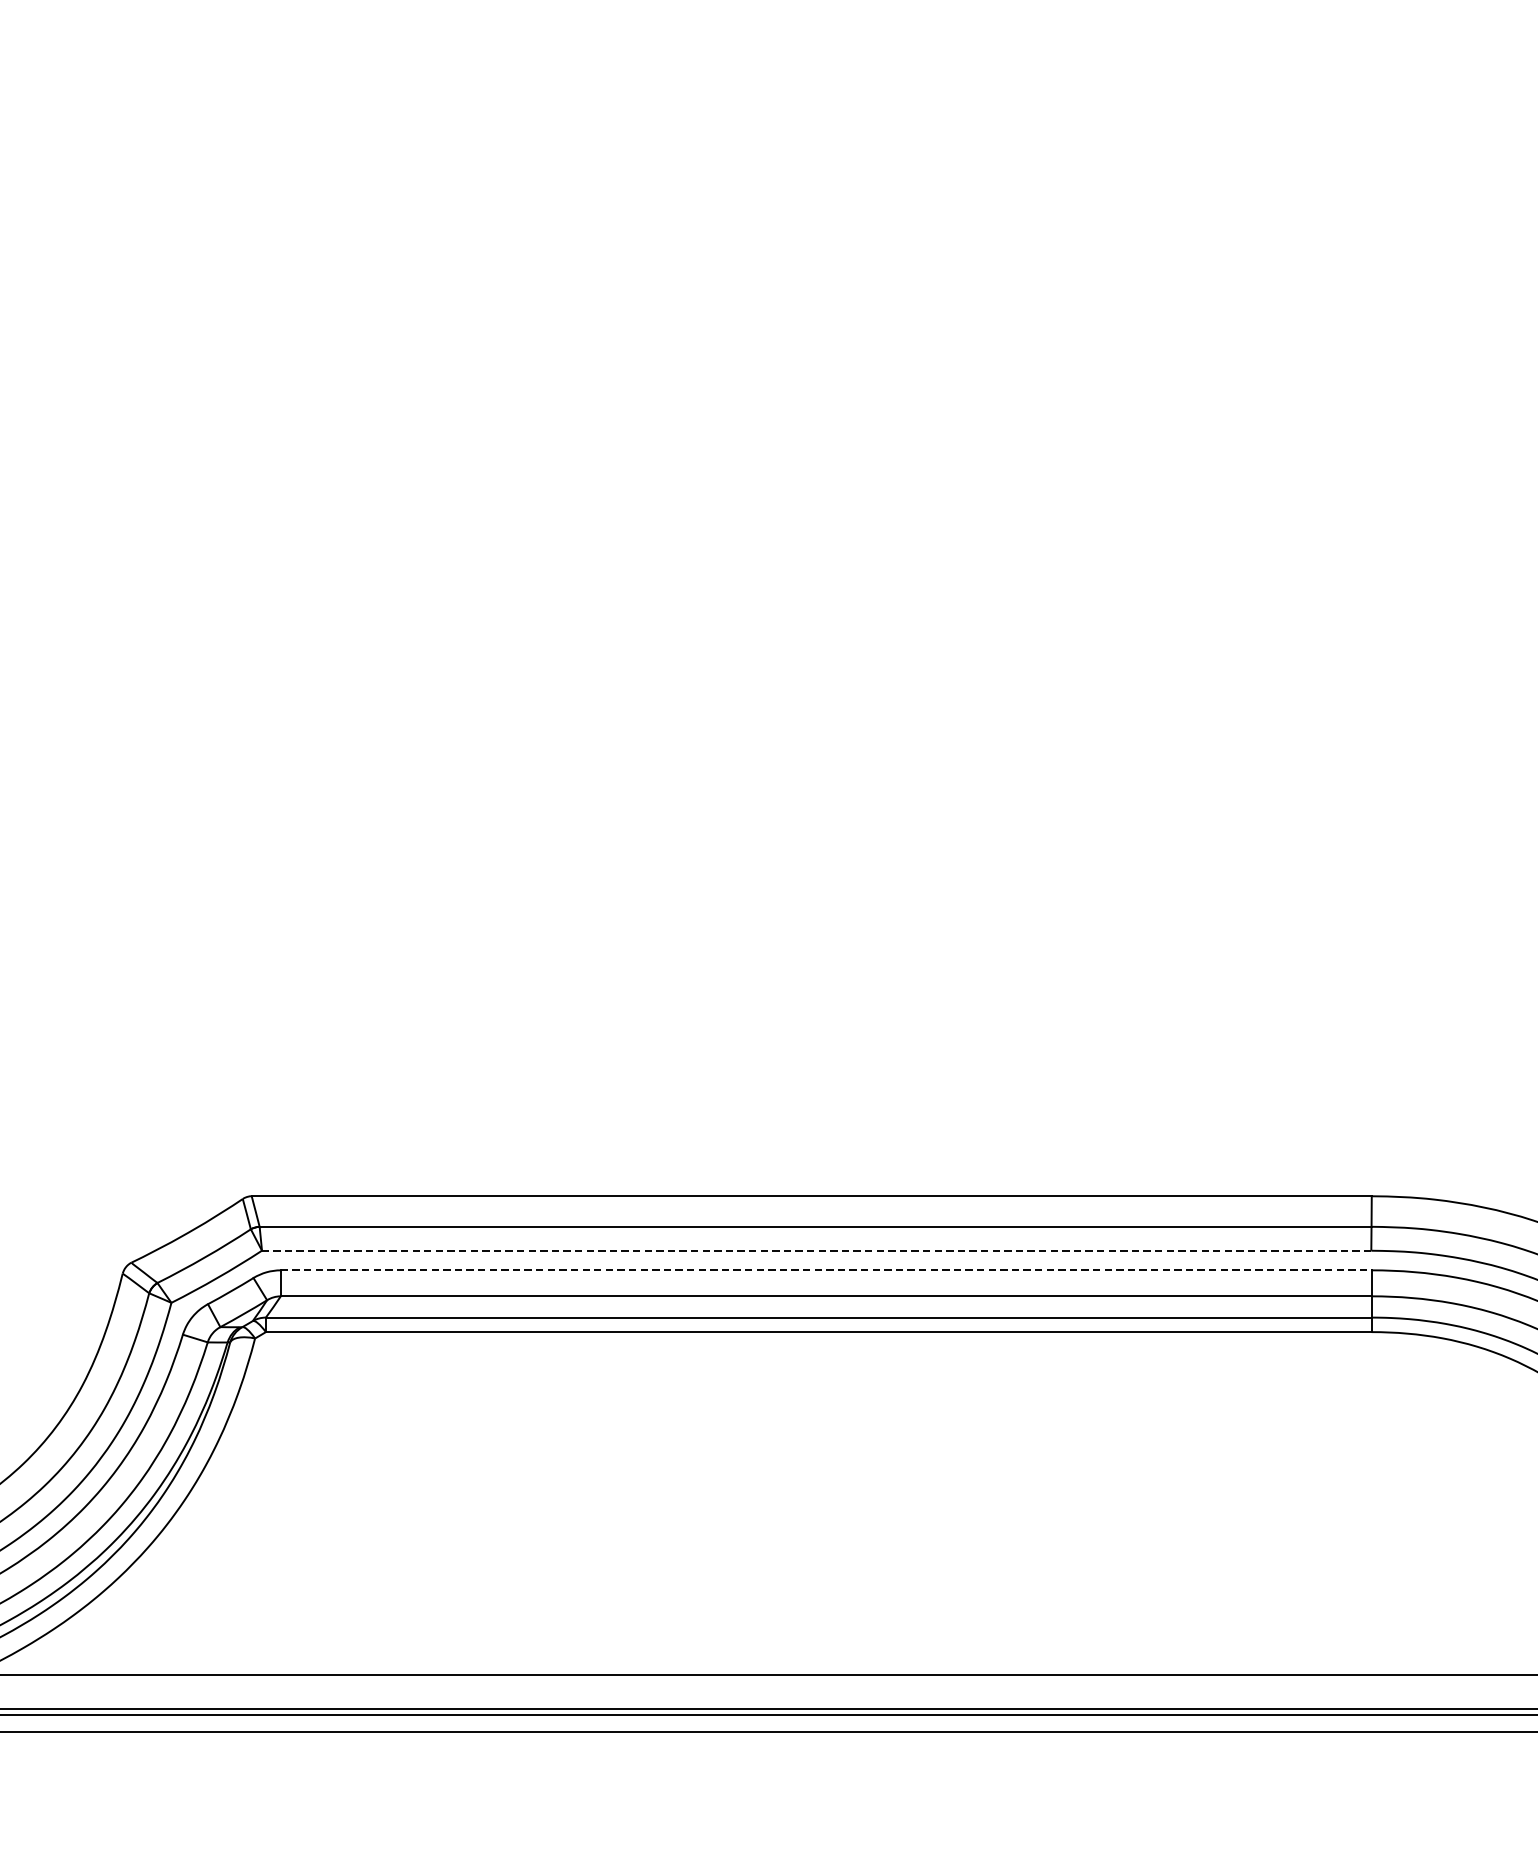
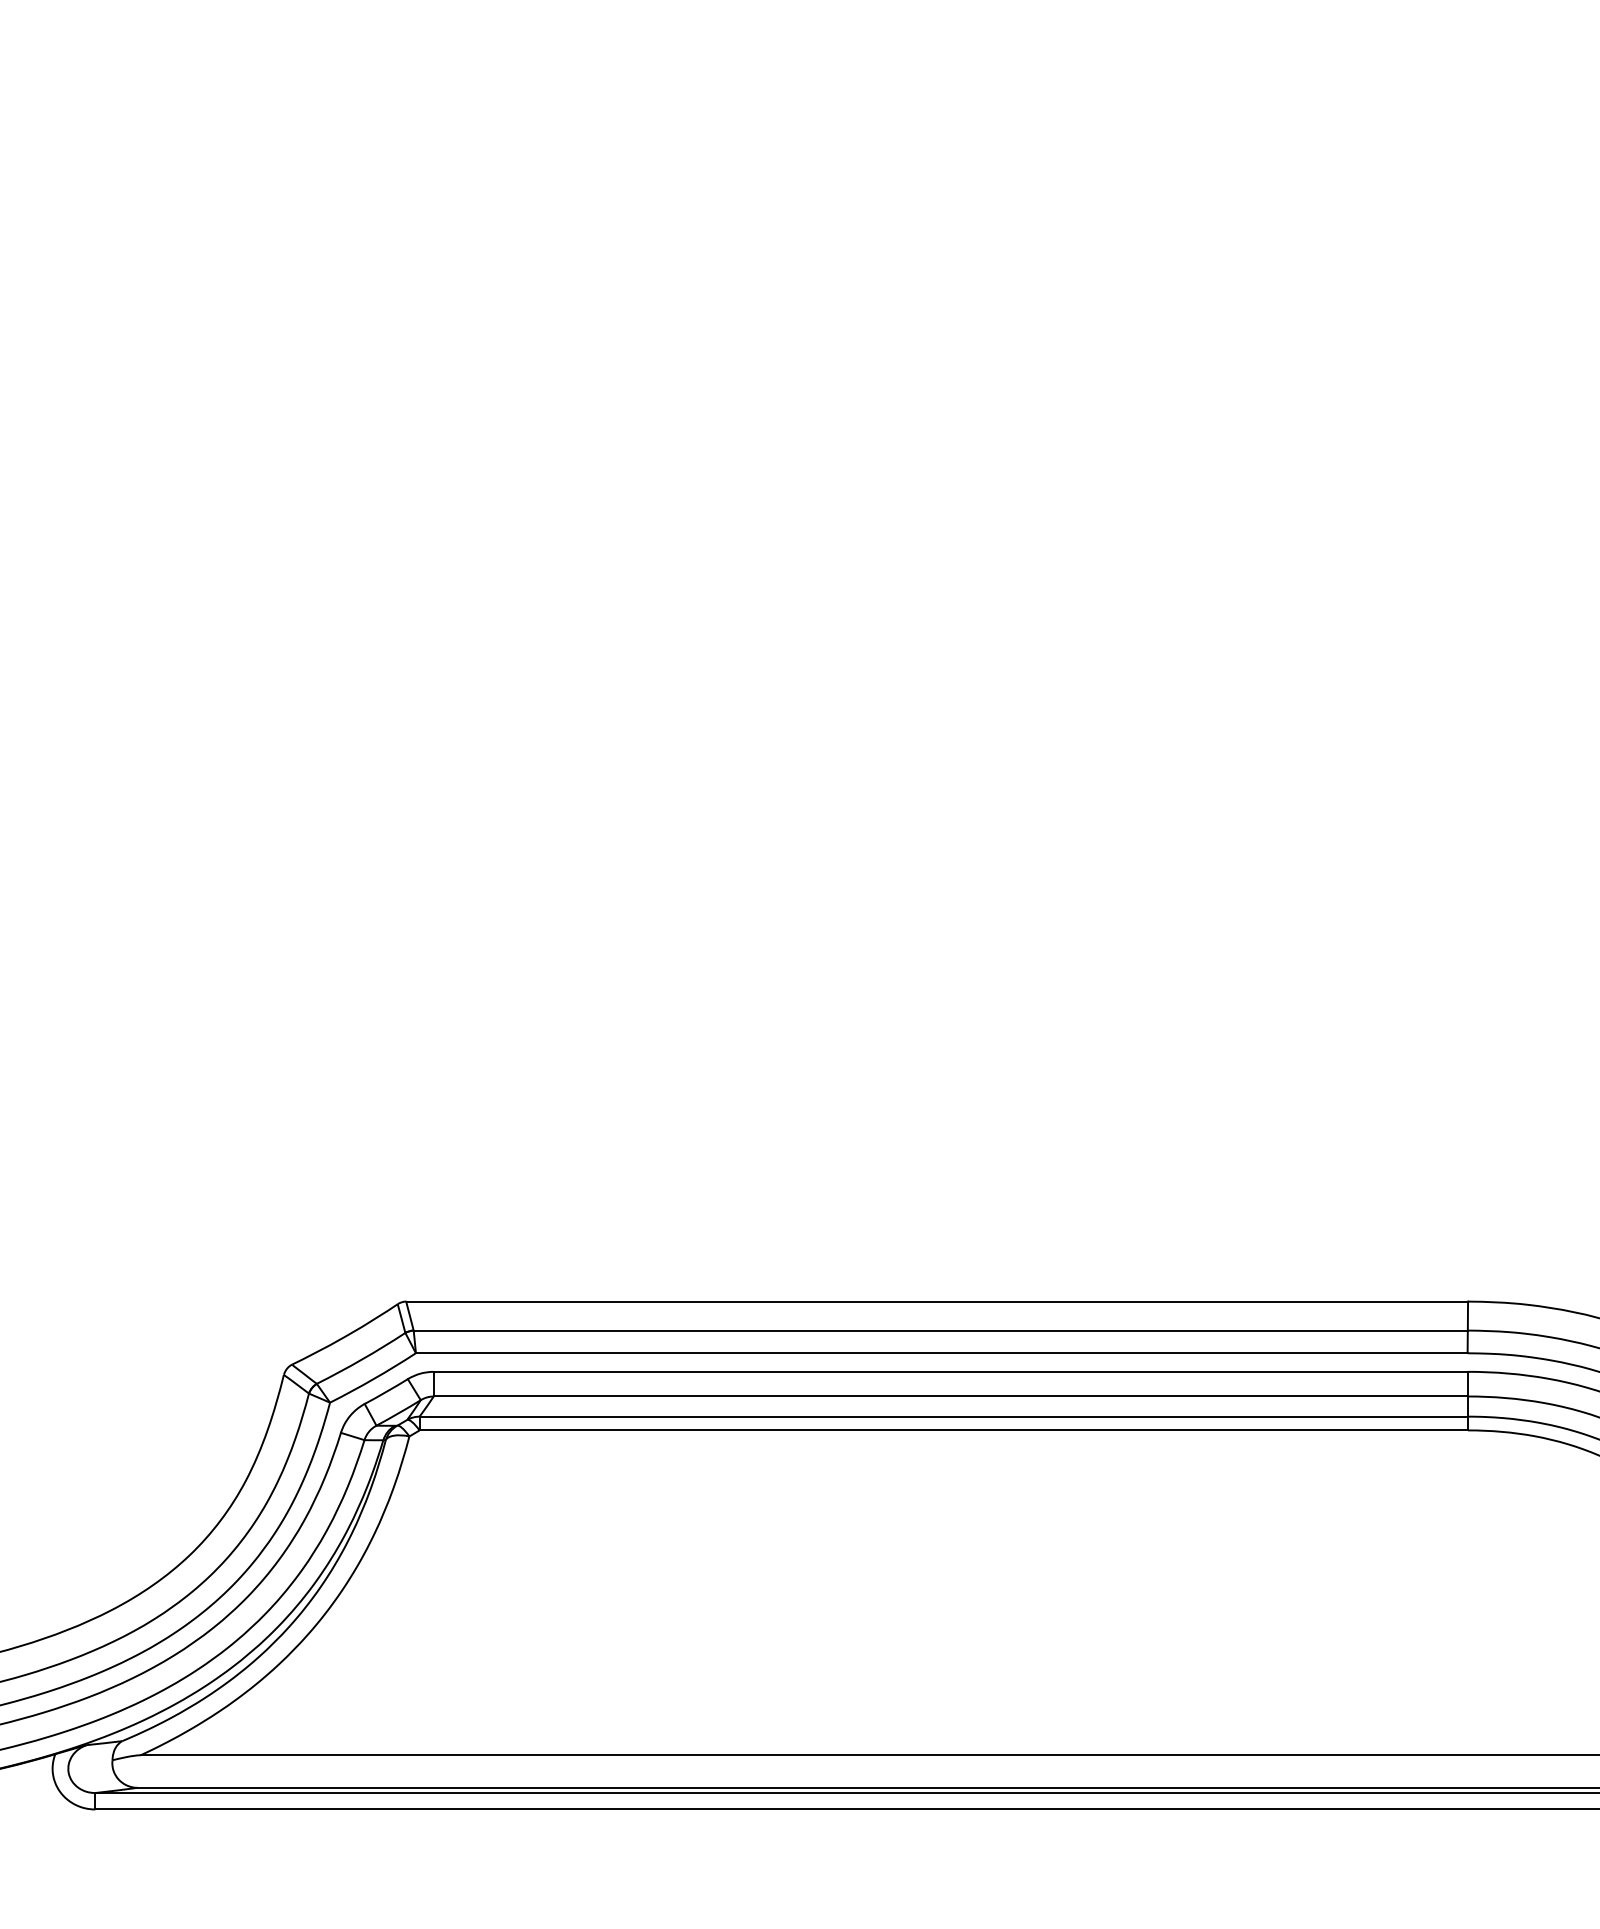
line: (816, 1250) -> (941, 1353), dashed -> solid
line: (826, 1269) -> (951, 1371), dashed -> solid

